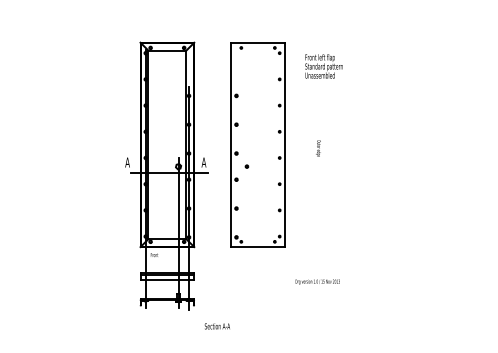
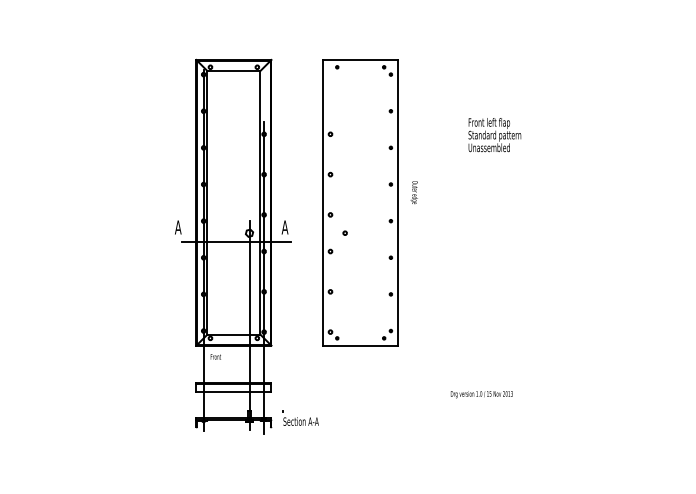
text: (323, 66) -> (494, 135), moved
text: (318, 148) -> (414, 192), moved
text: (317, 281) -> (481, 393), moved
text: (216, 326) -> (299, 421), moved

